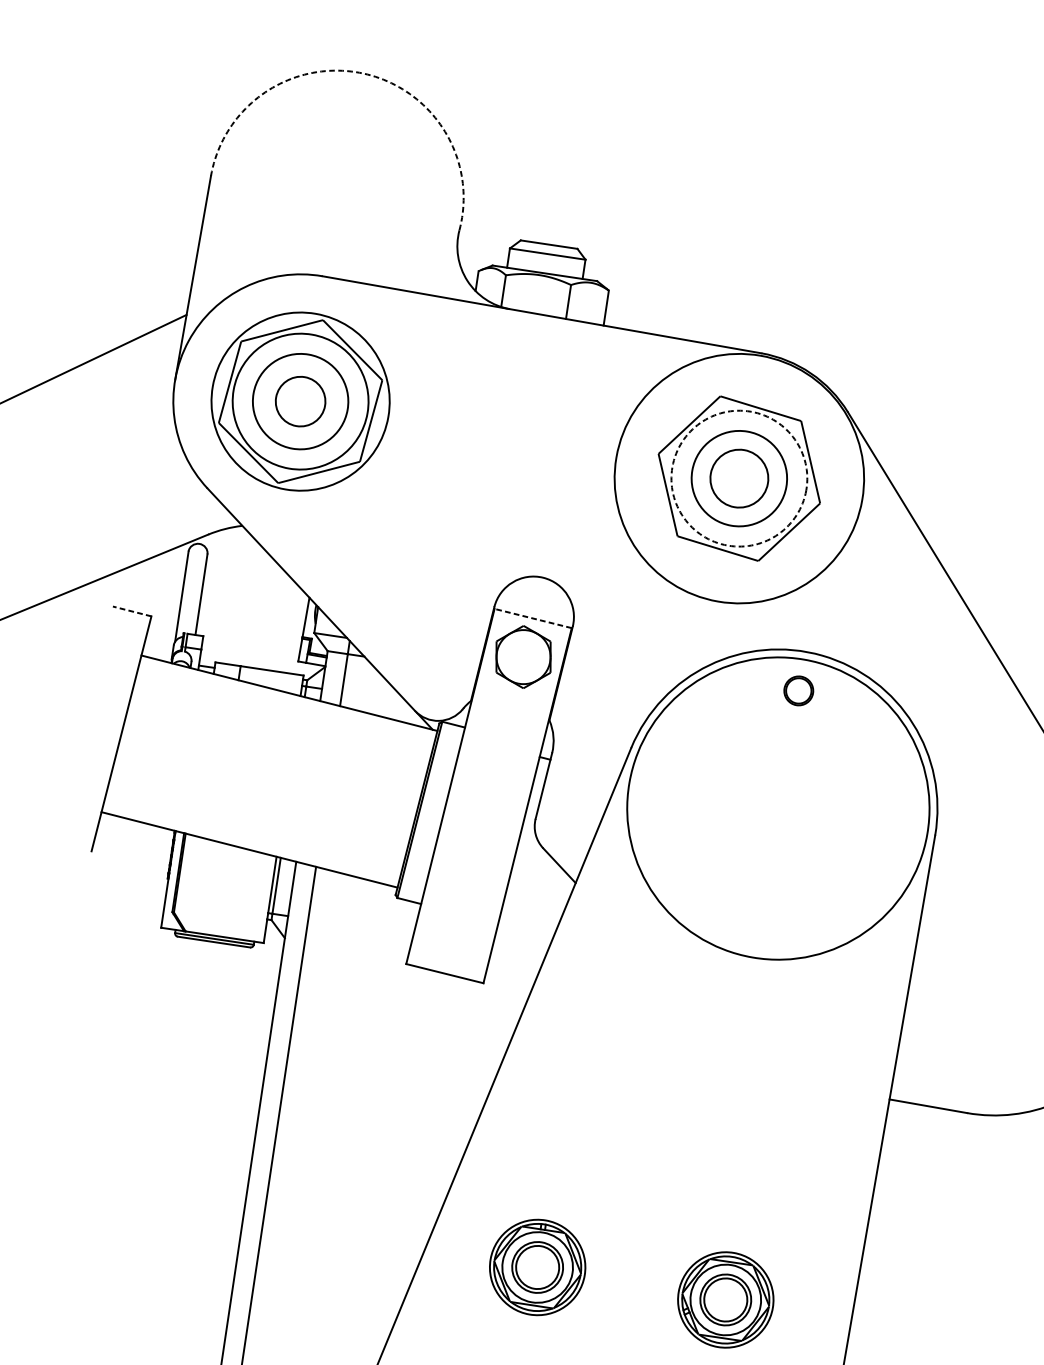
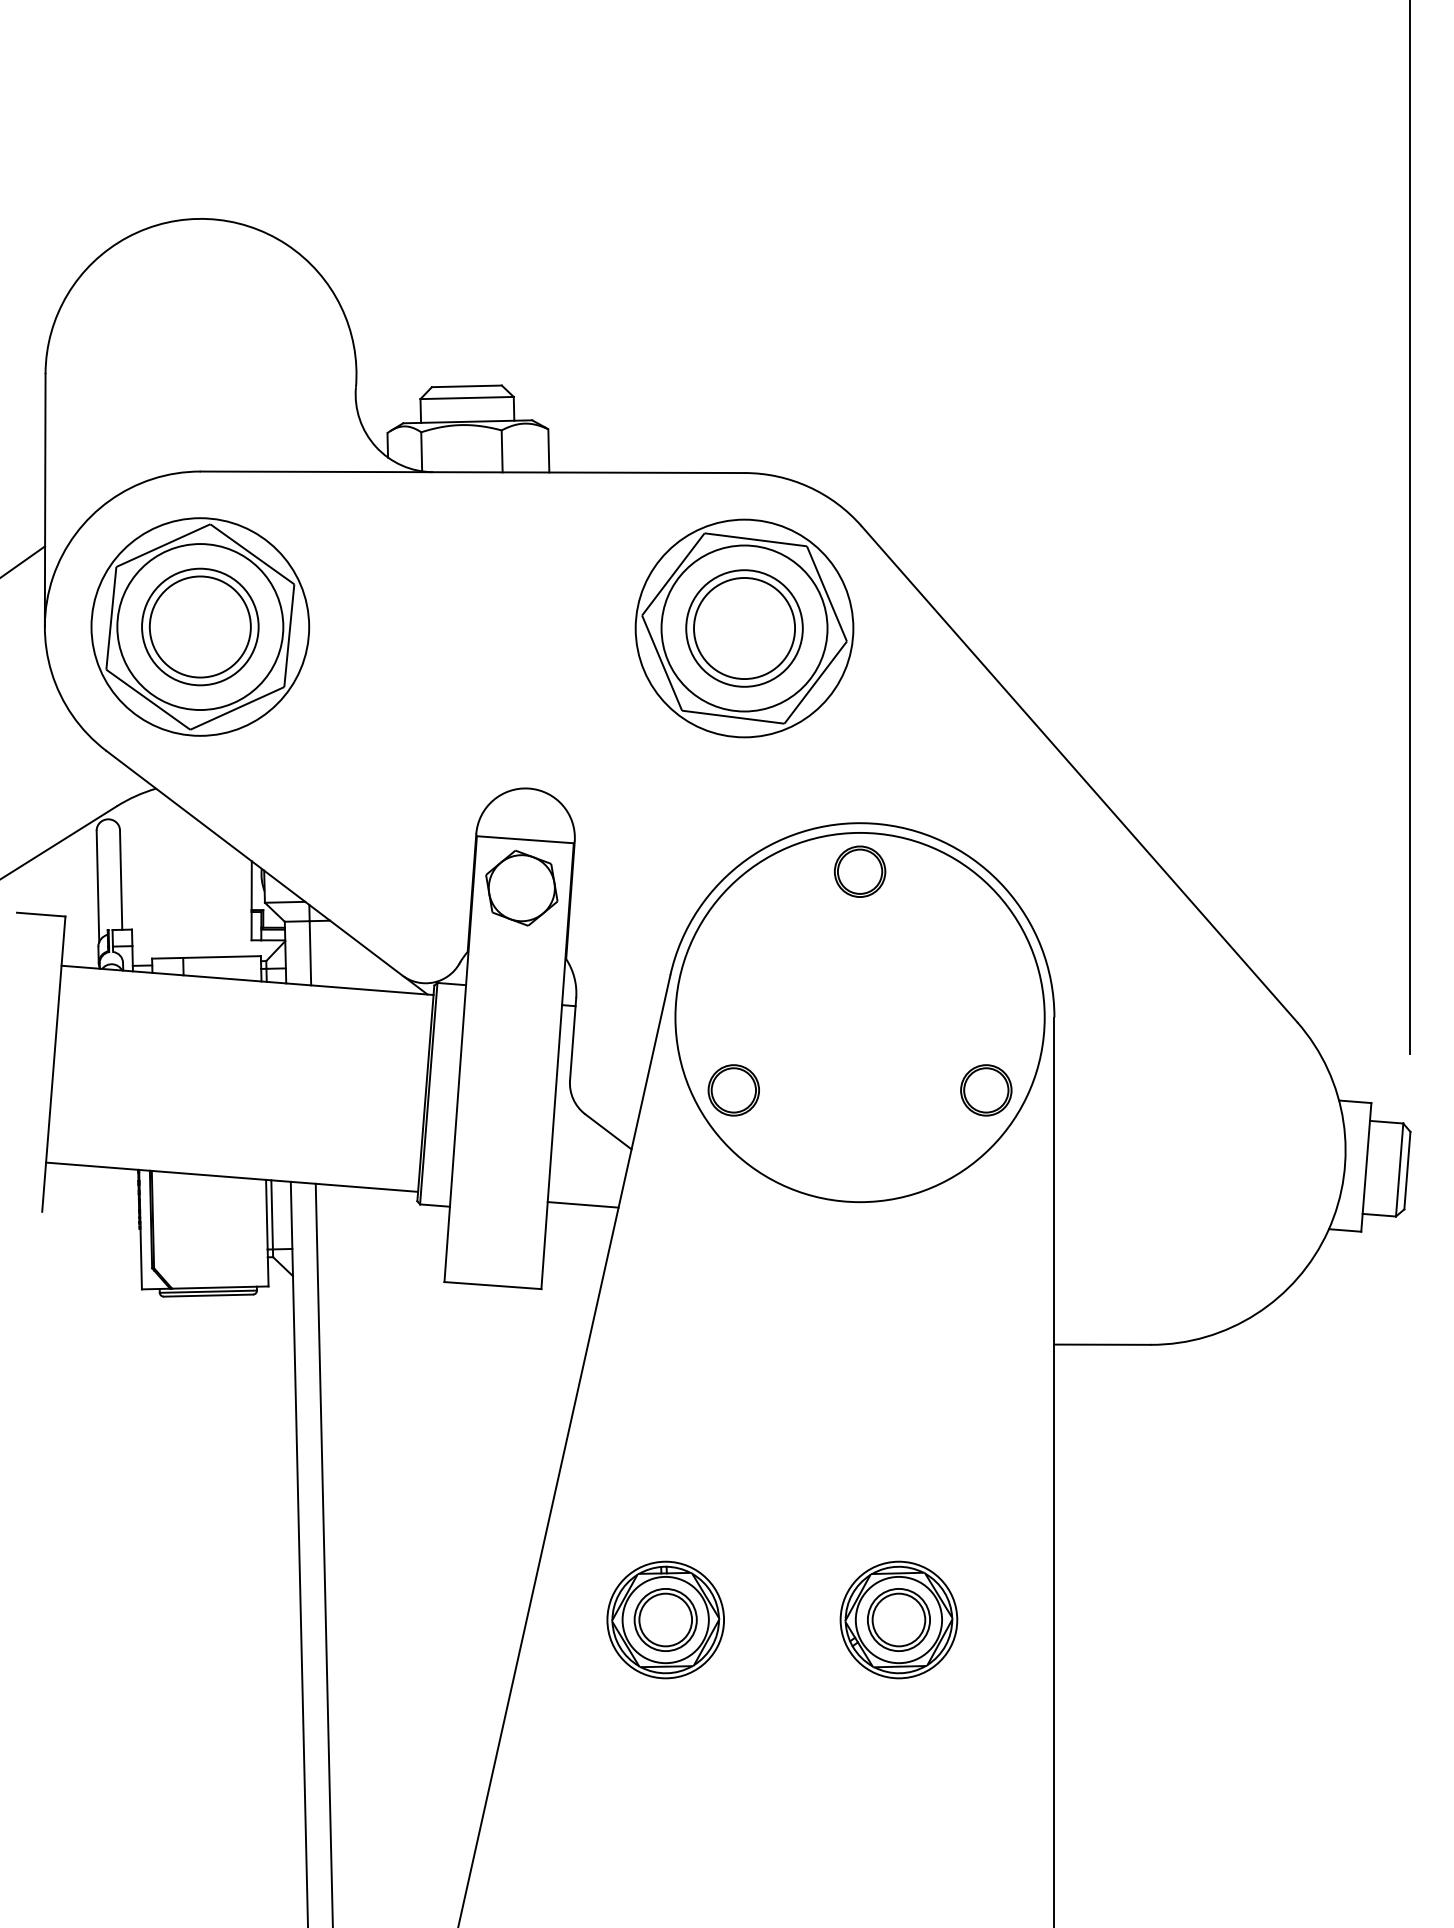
arc: (363, 73) -> (207, 219), dashed -> solid
circle: (300, 401) -> (199, 626), size x1.67
circle: (739, 478) -> (744, 628), dashed -> solid
circle: (739, 478) -> (744, 628), size x0.71
circle: (739, 478) -> (744, 628), size x1.43
line: (131, 611) -> (40, 914), dashed -> solid
line: (533, 618) -> (525, 839), dashed -> solid
part: (799, 690) -> (860, 871), size x1.43
part: (666, 849) -> (733, 1090), added
part: (870, 885) -> (986, 1090), added
line: (528, 920) -> (582, 1204), added

